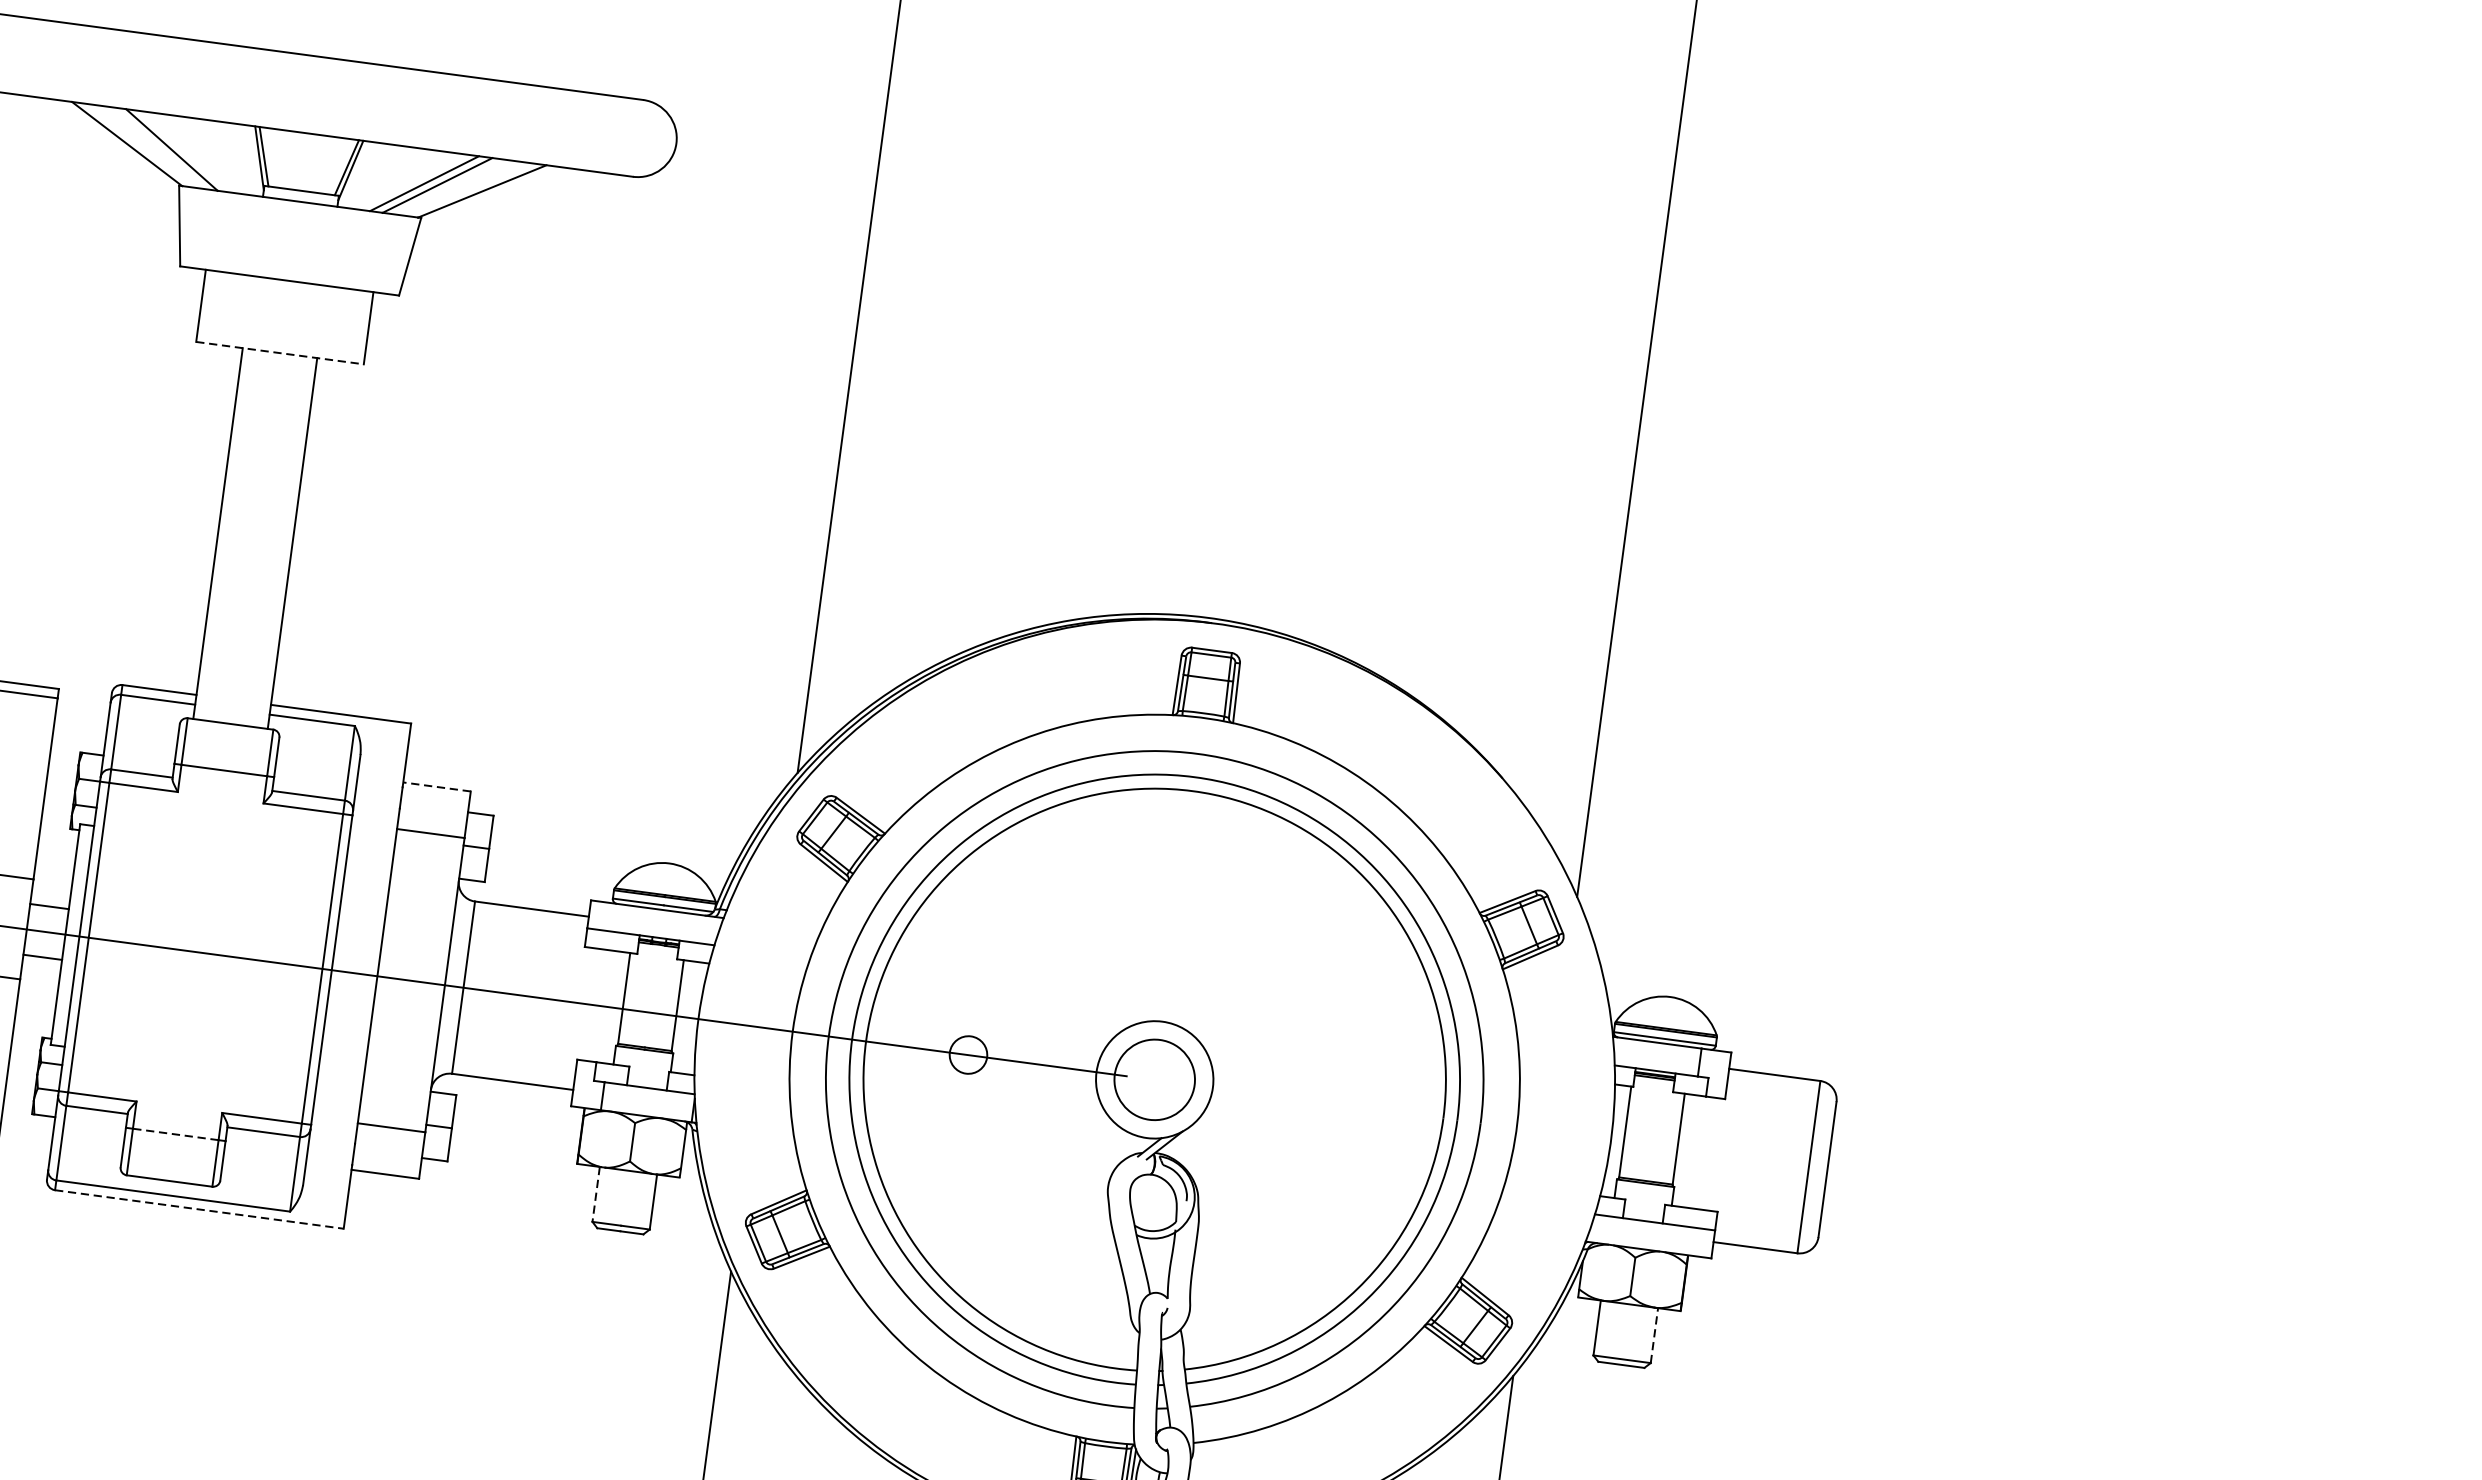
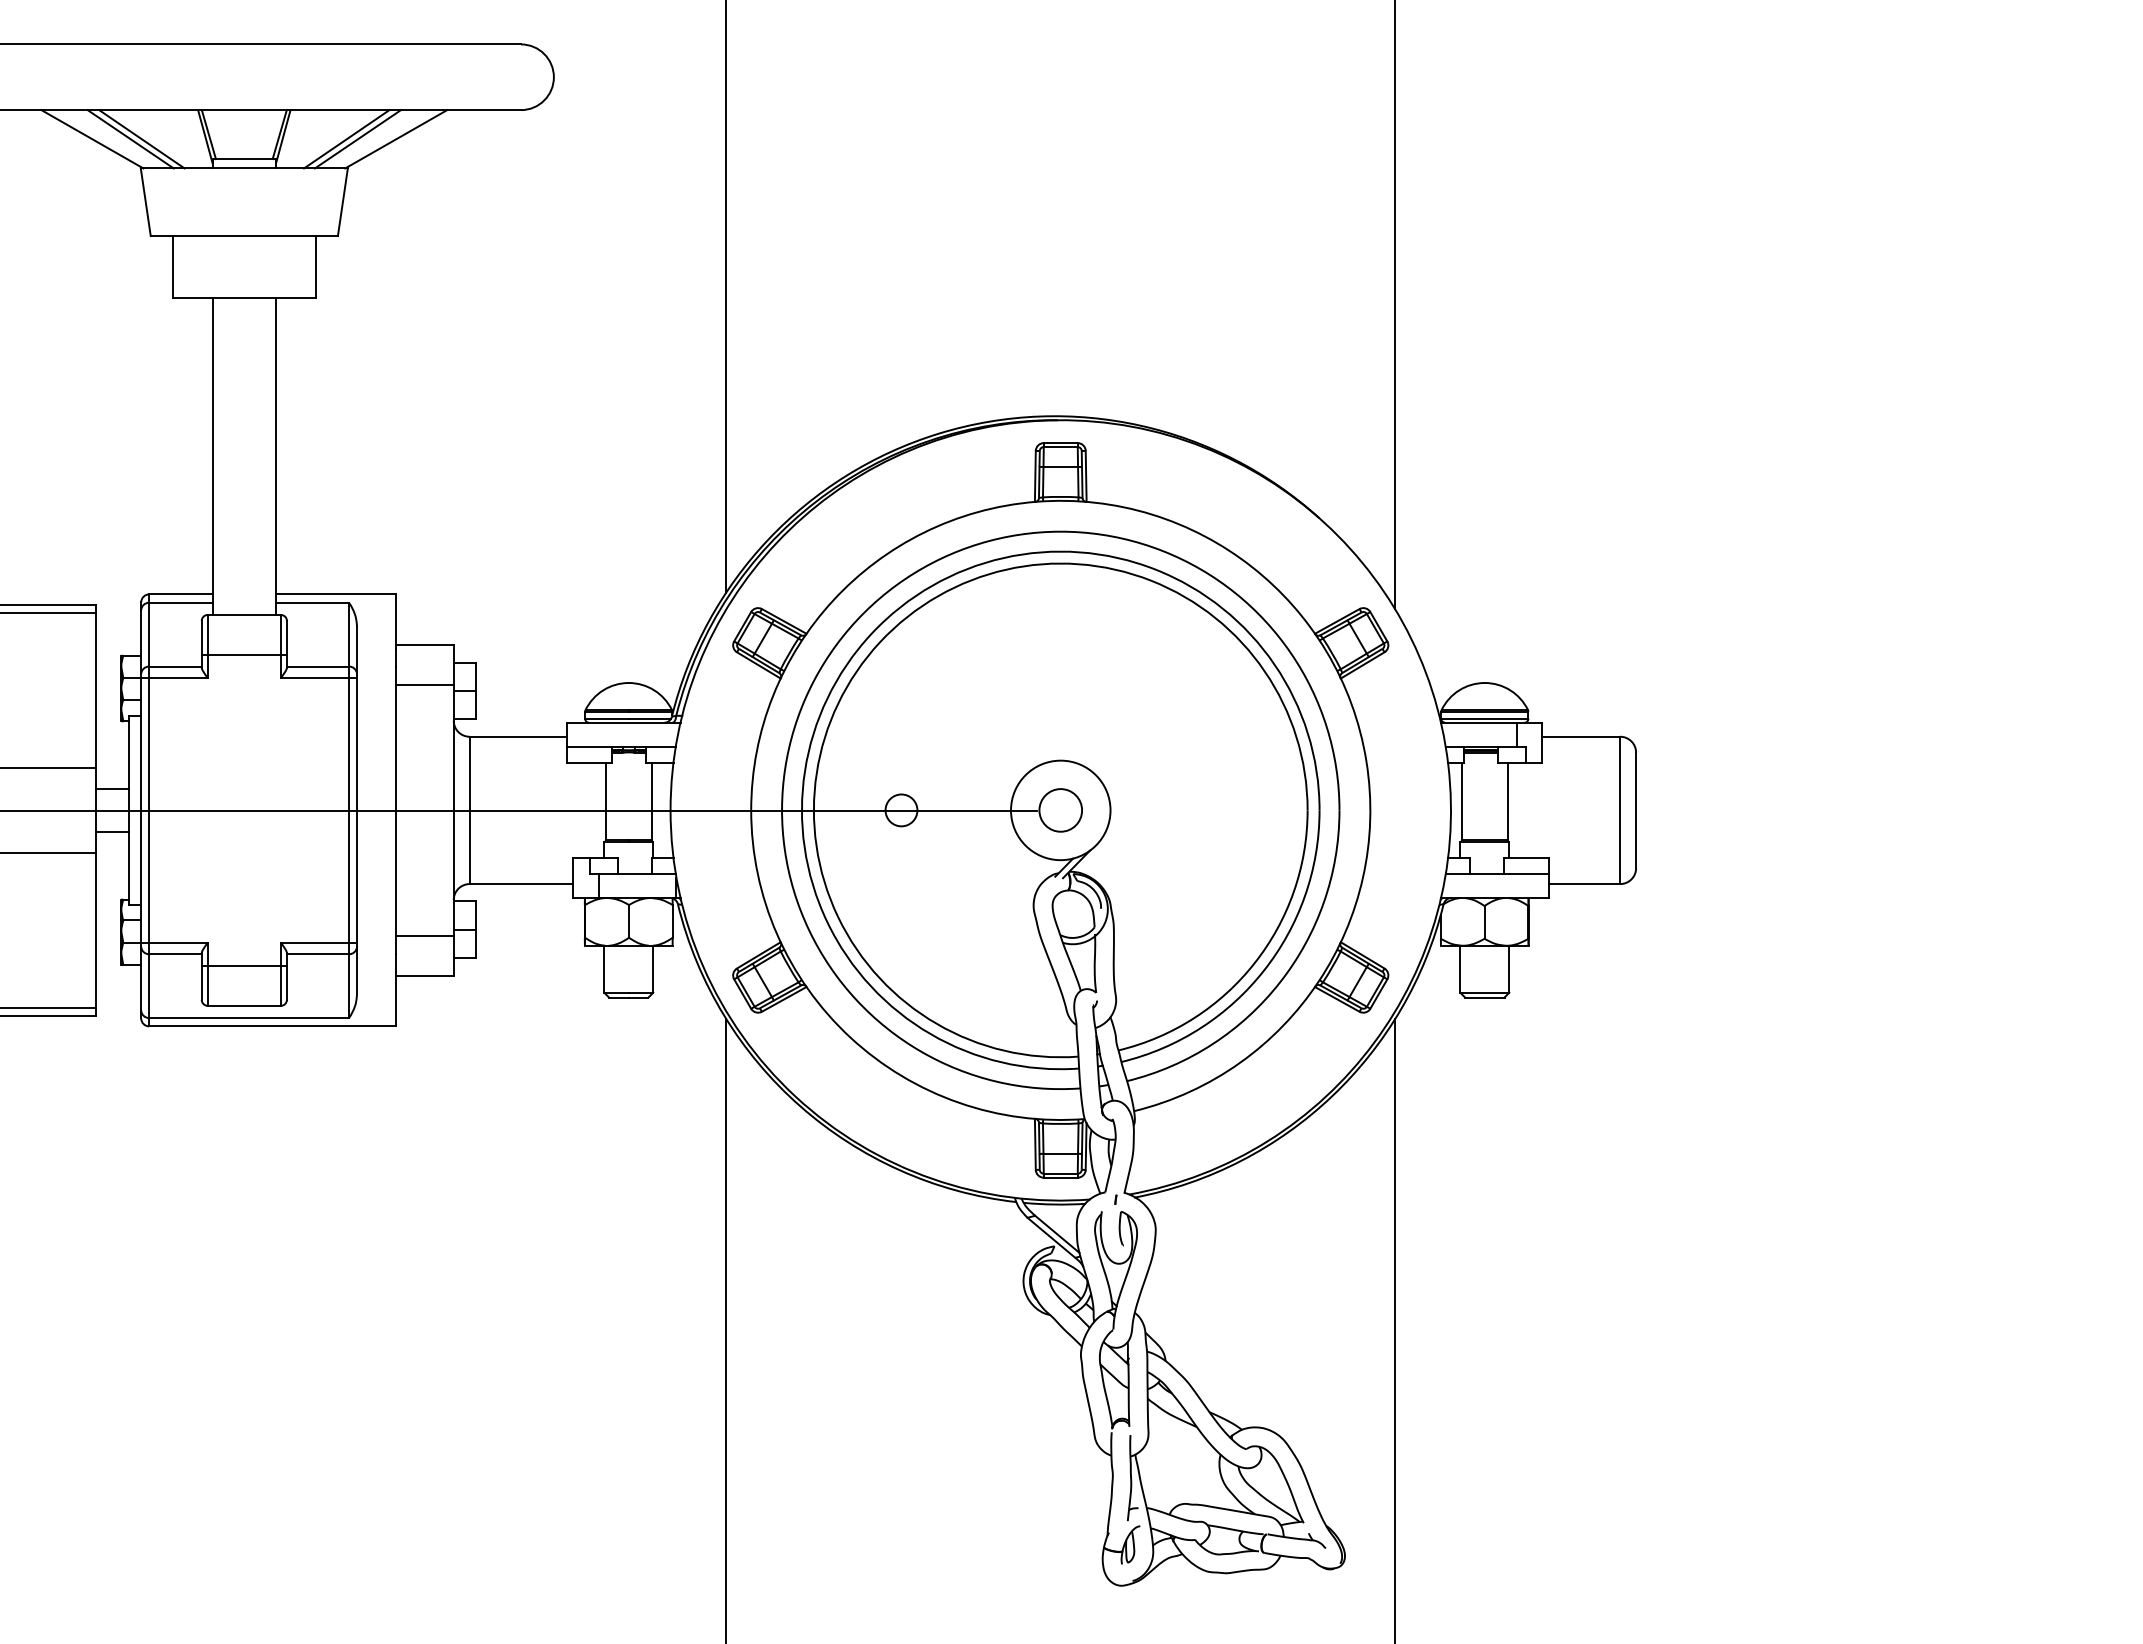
line: (184, 151) -> (141, 139), added
line: (280, 352) -> (244, 297), dashed -> solid
line: (436, 786) -> (424, 644), dashed -> solid
circle: (1154, 1079) -> (1060, 810), size x0.62
line: (175, 1135) -> (244, 966), dashed -> solid
line: (596, 1194) -> (604, 969), dashed -> solid
line: (200, 1209) -> (273, 1026), dashed -> solid
line: (1654, 1334) -> (1509, 968), dashed -> solid

